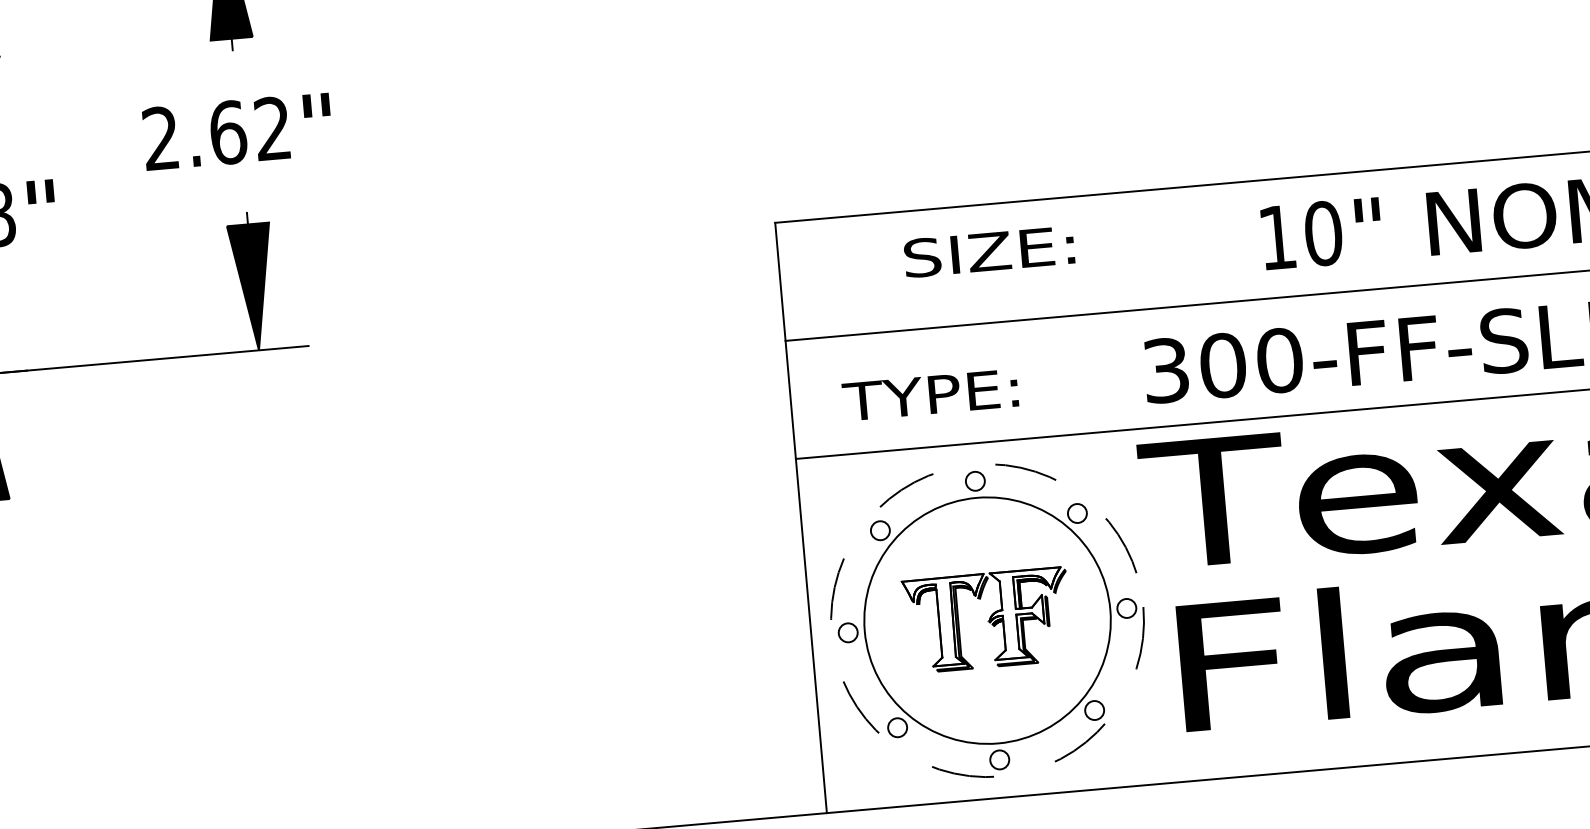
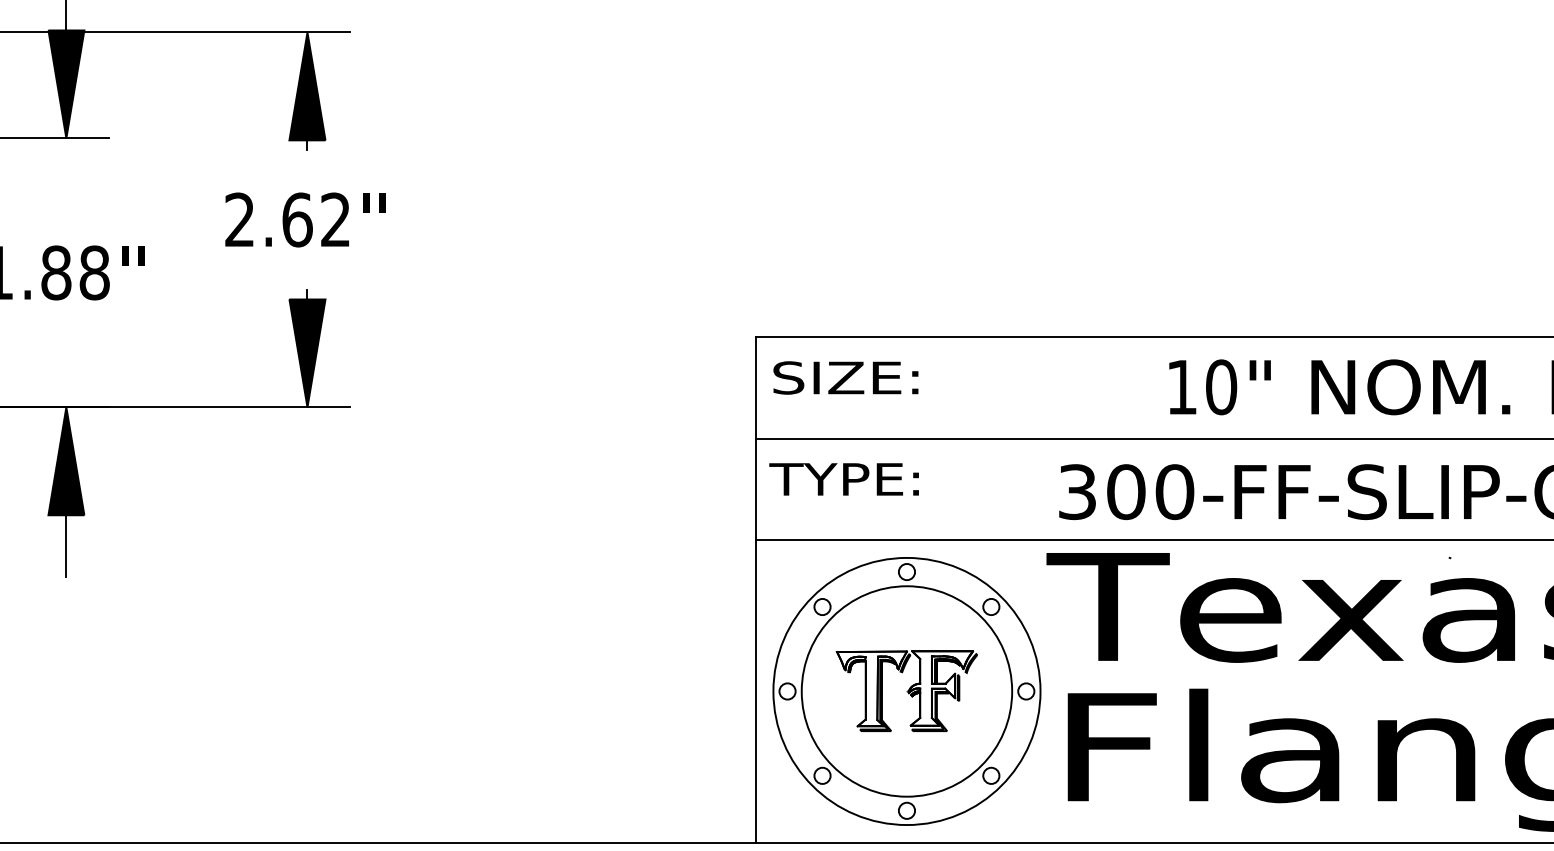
text: (988, 251) -> (845, 377), moved
text: (929, 395) -> (843, 479), moved
circle: (987, 620) -> (906, 691), dashed -> solid

